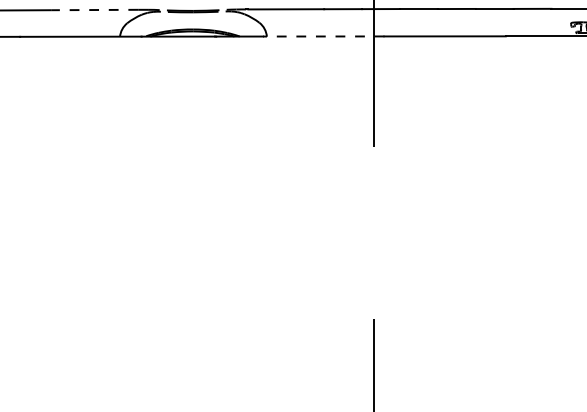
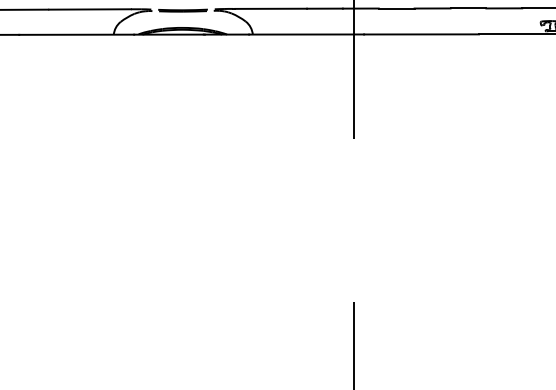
line: (95, 10) -> (90, 9), dashed -> solid
line: (323, 36) -> (306, 34), dashed -> solid

